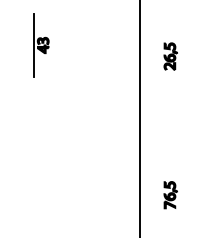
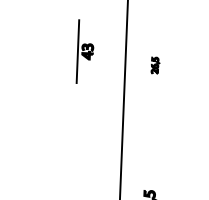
part: (41, 45) -> (85, 51), moved
part: (170, 56) -> (155, 65), size x0.6

